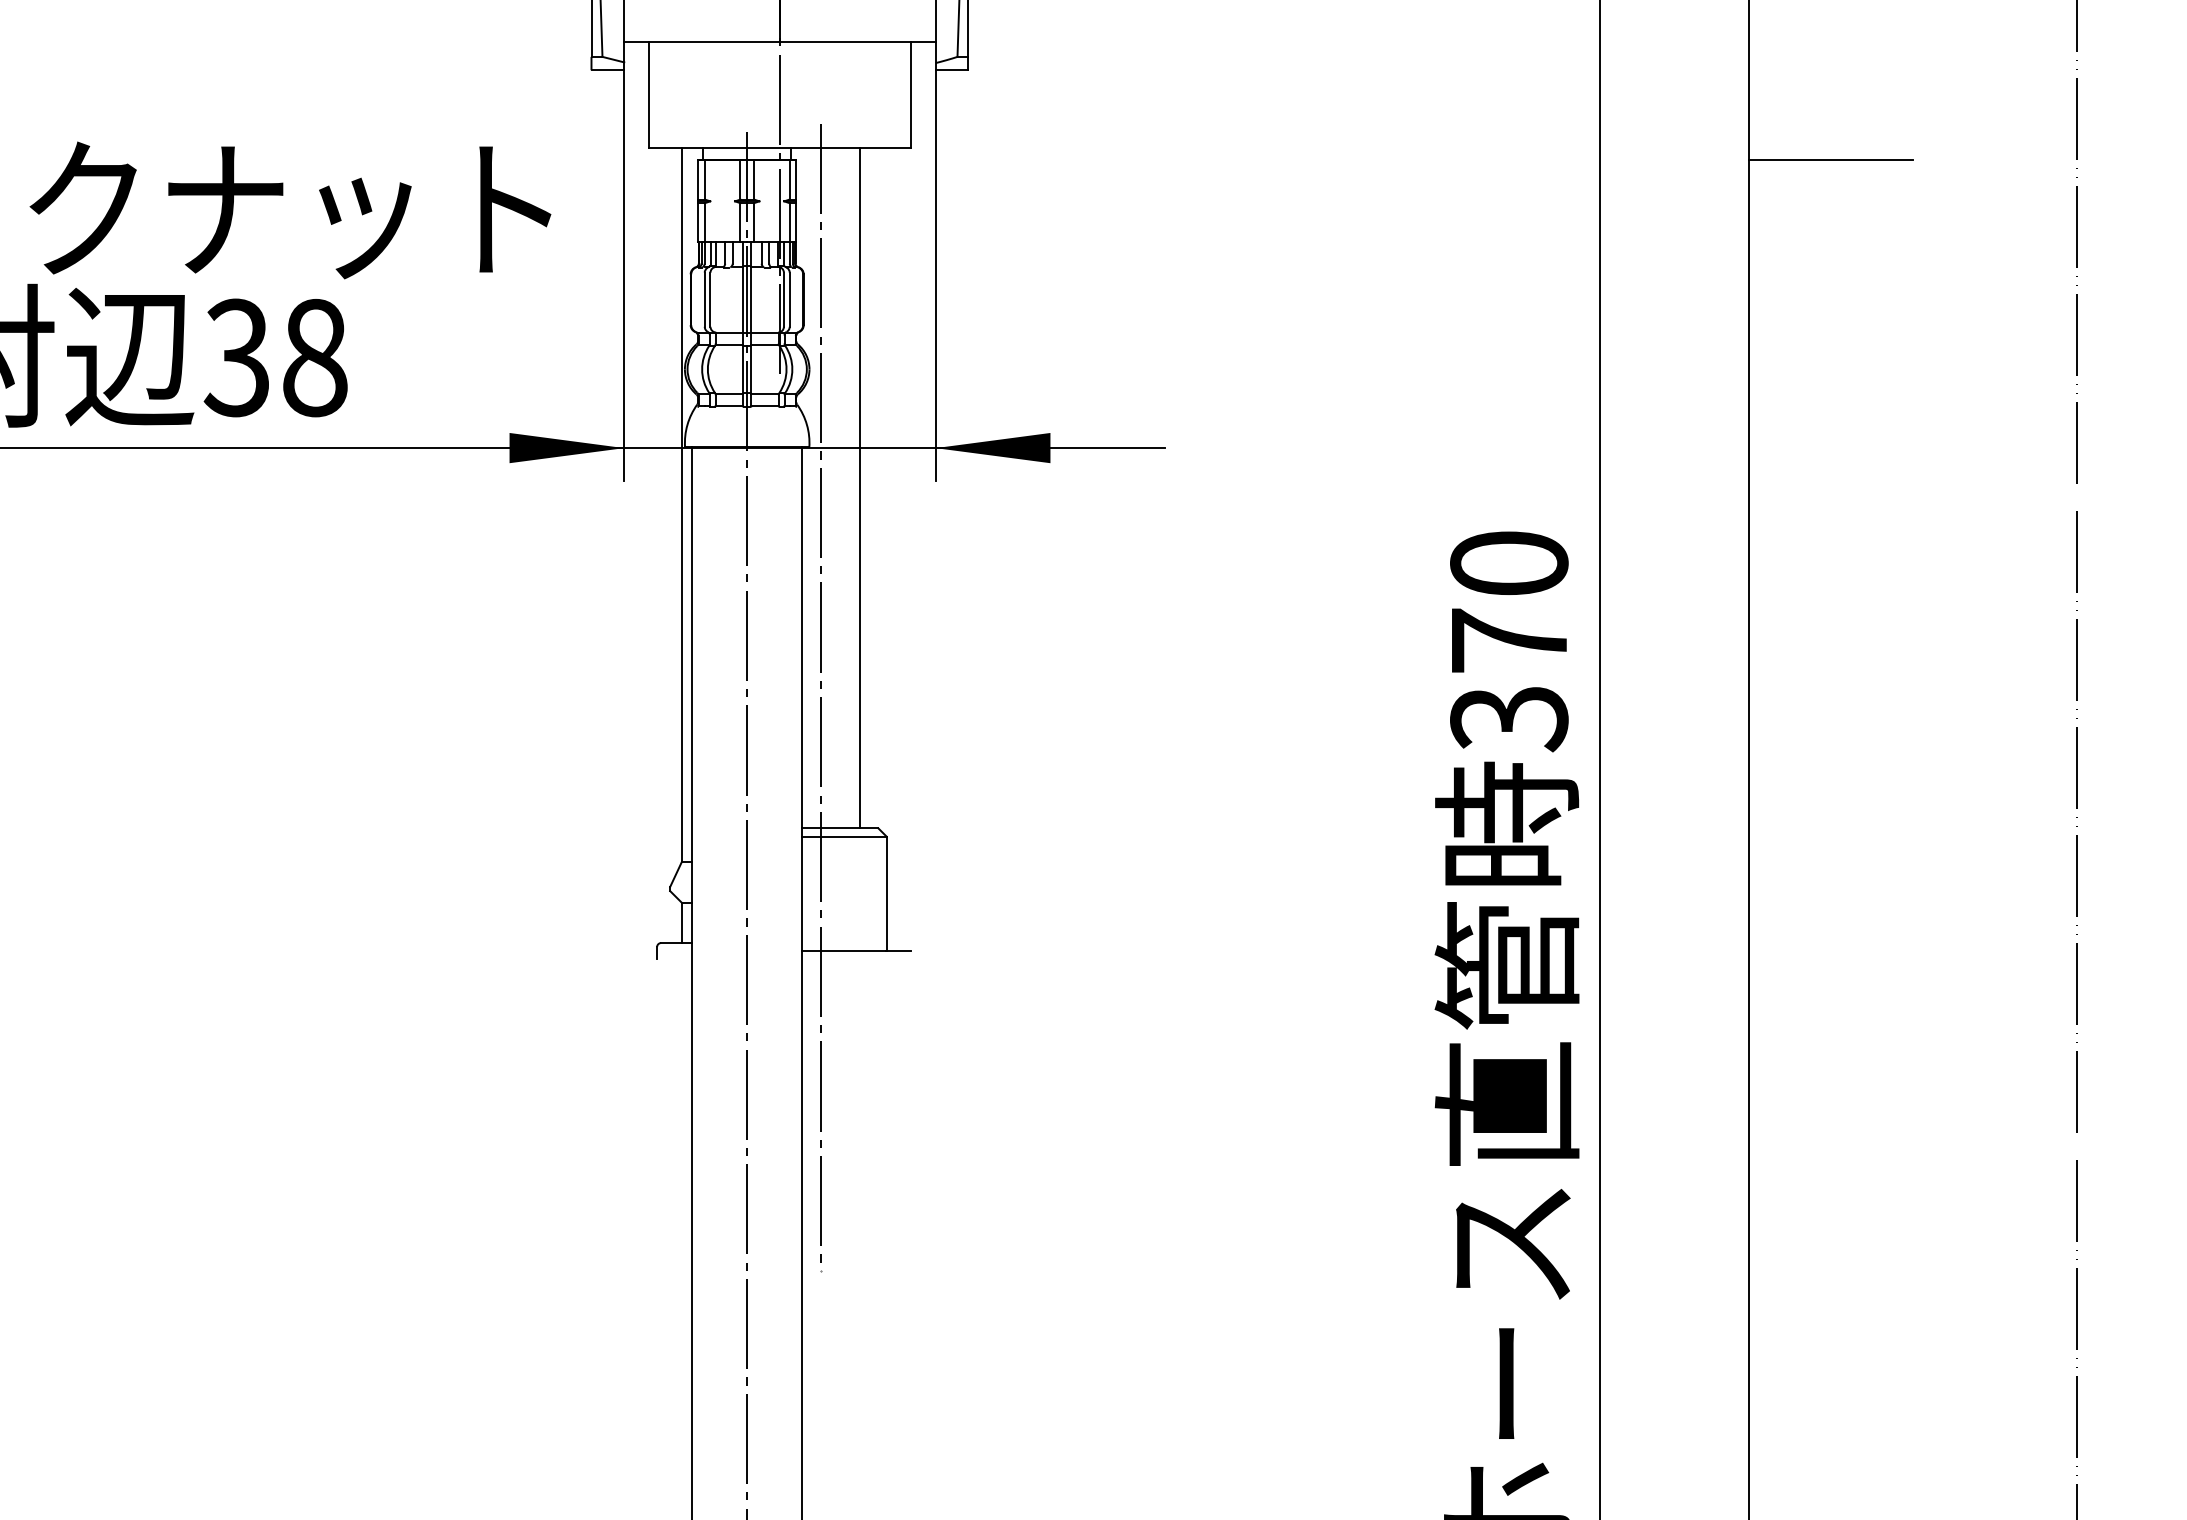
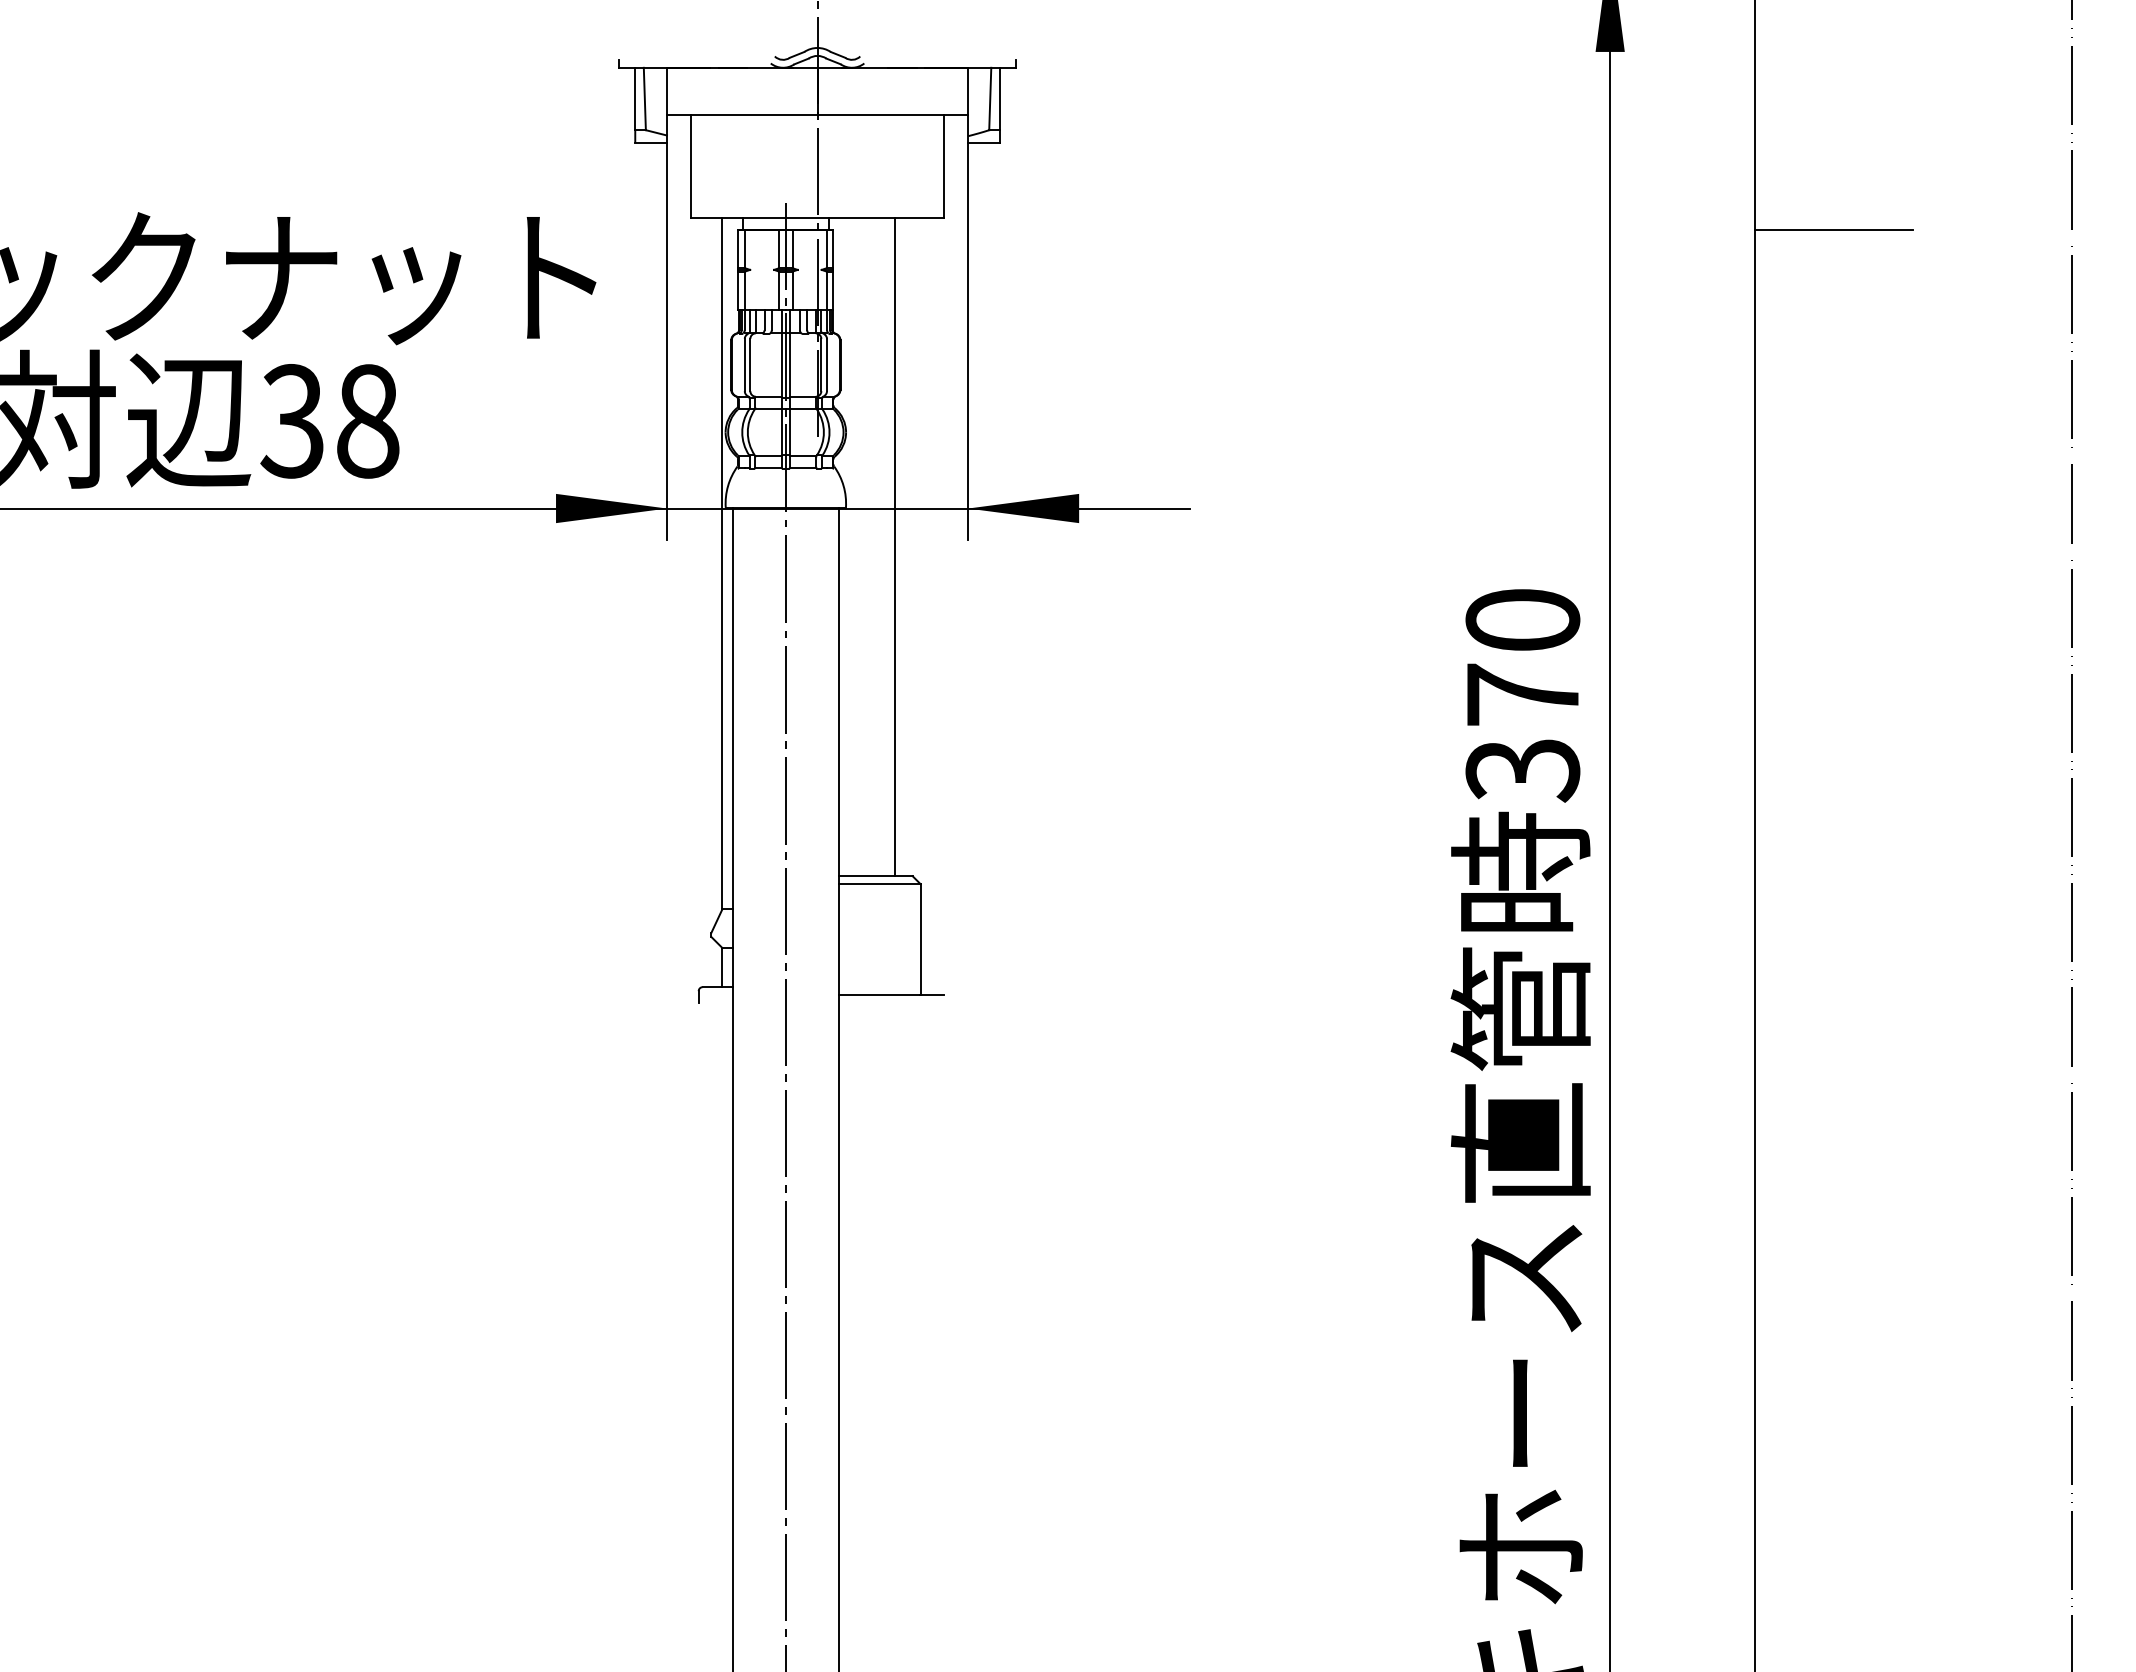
line: (821, 697) -> (857, 749), removed

